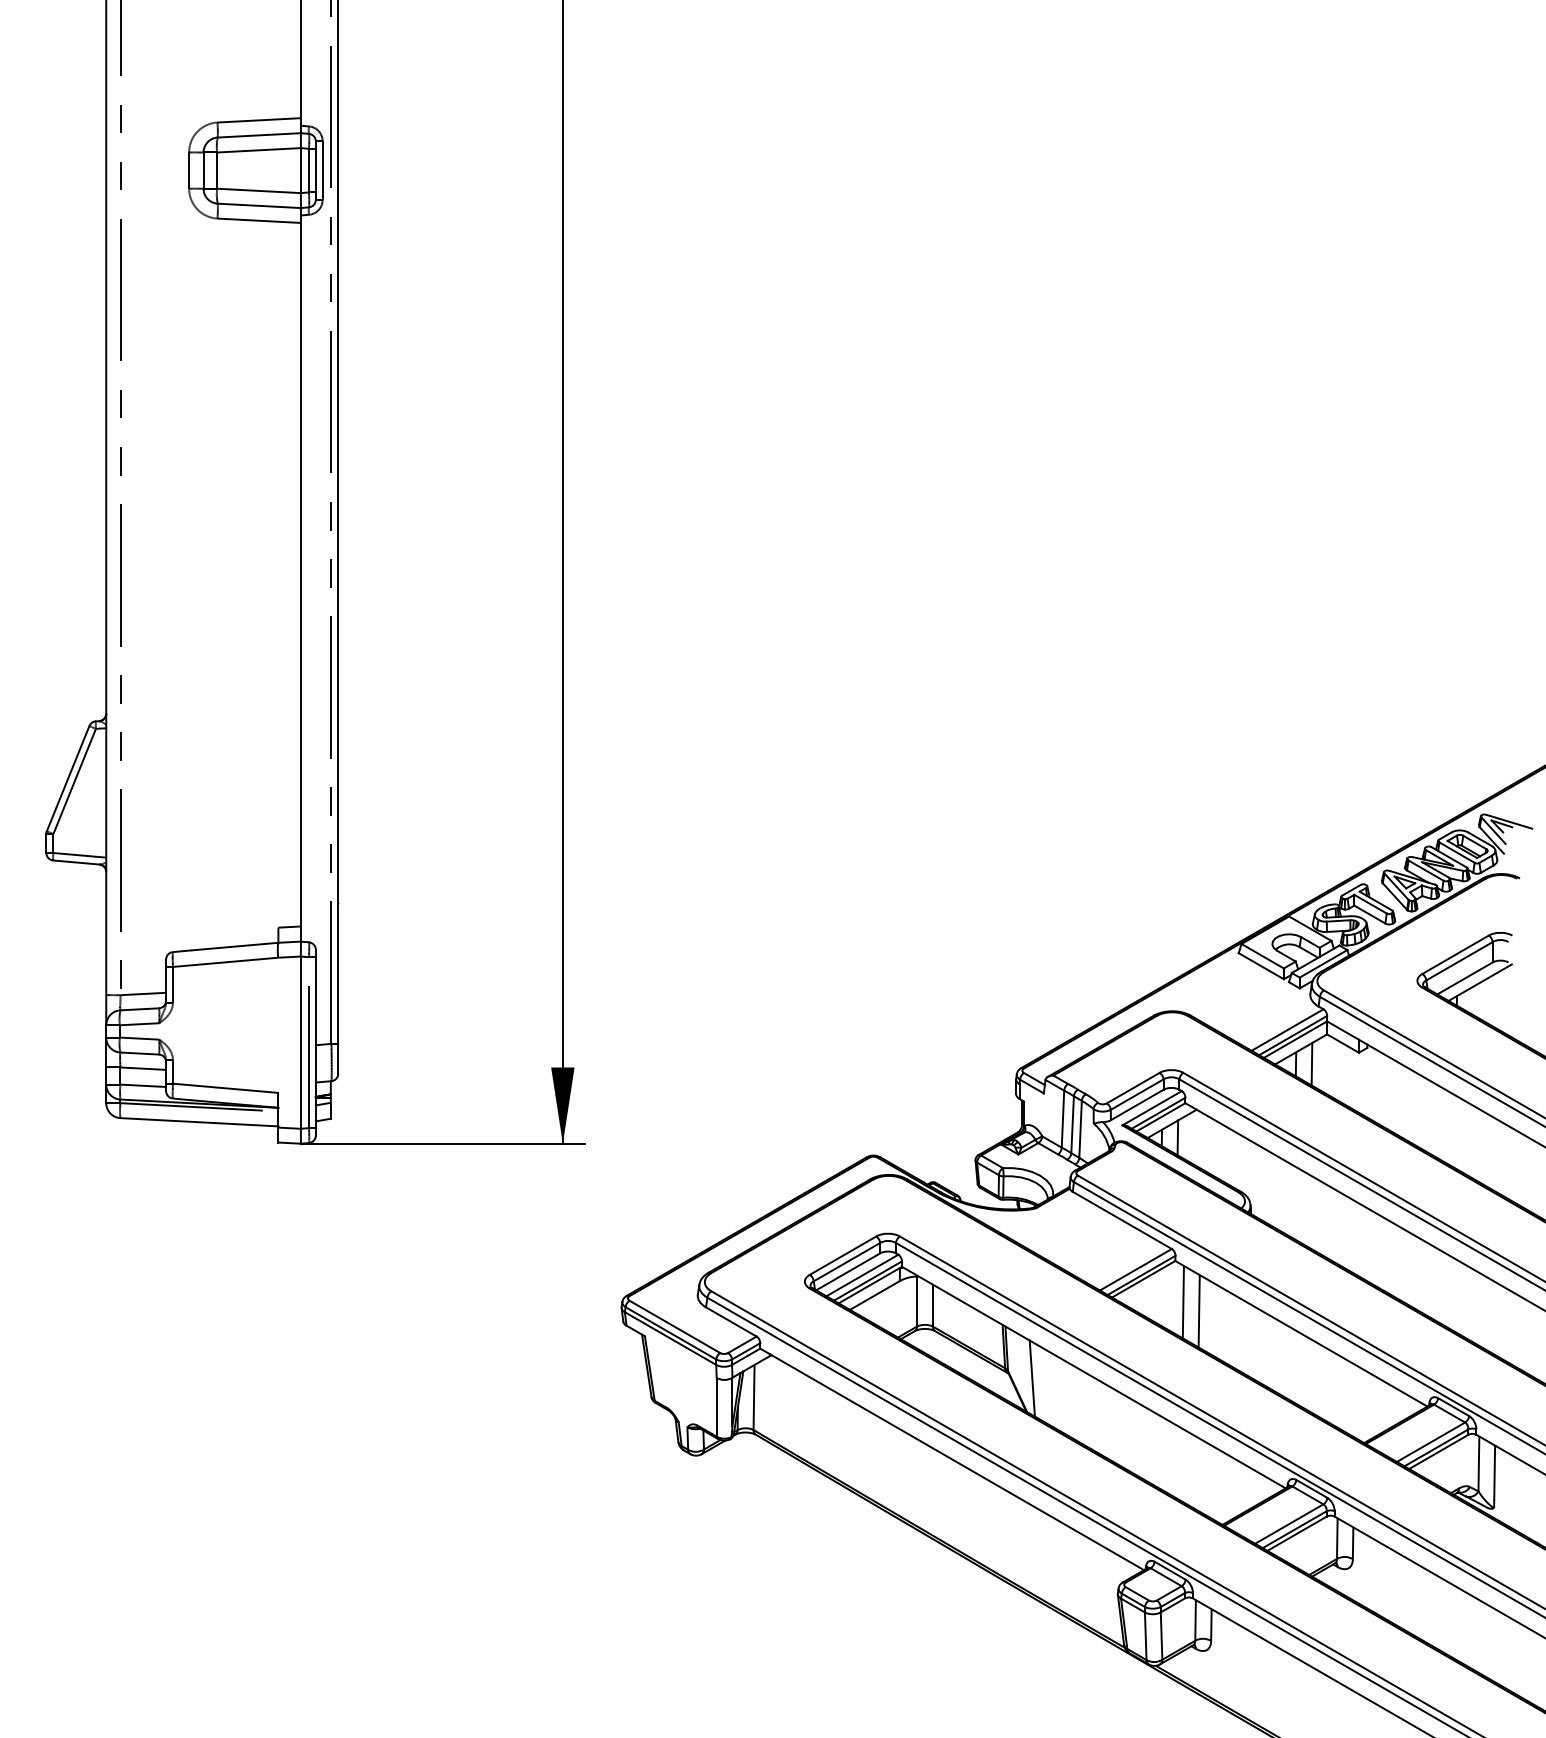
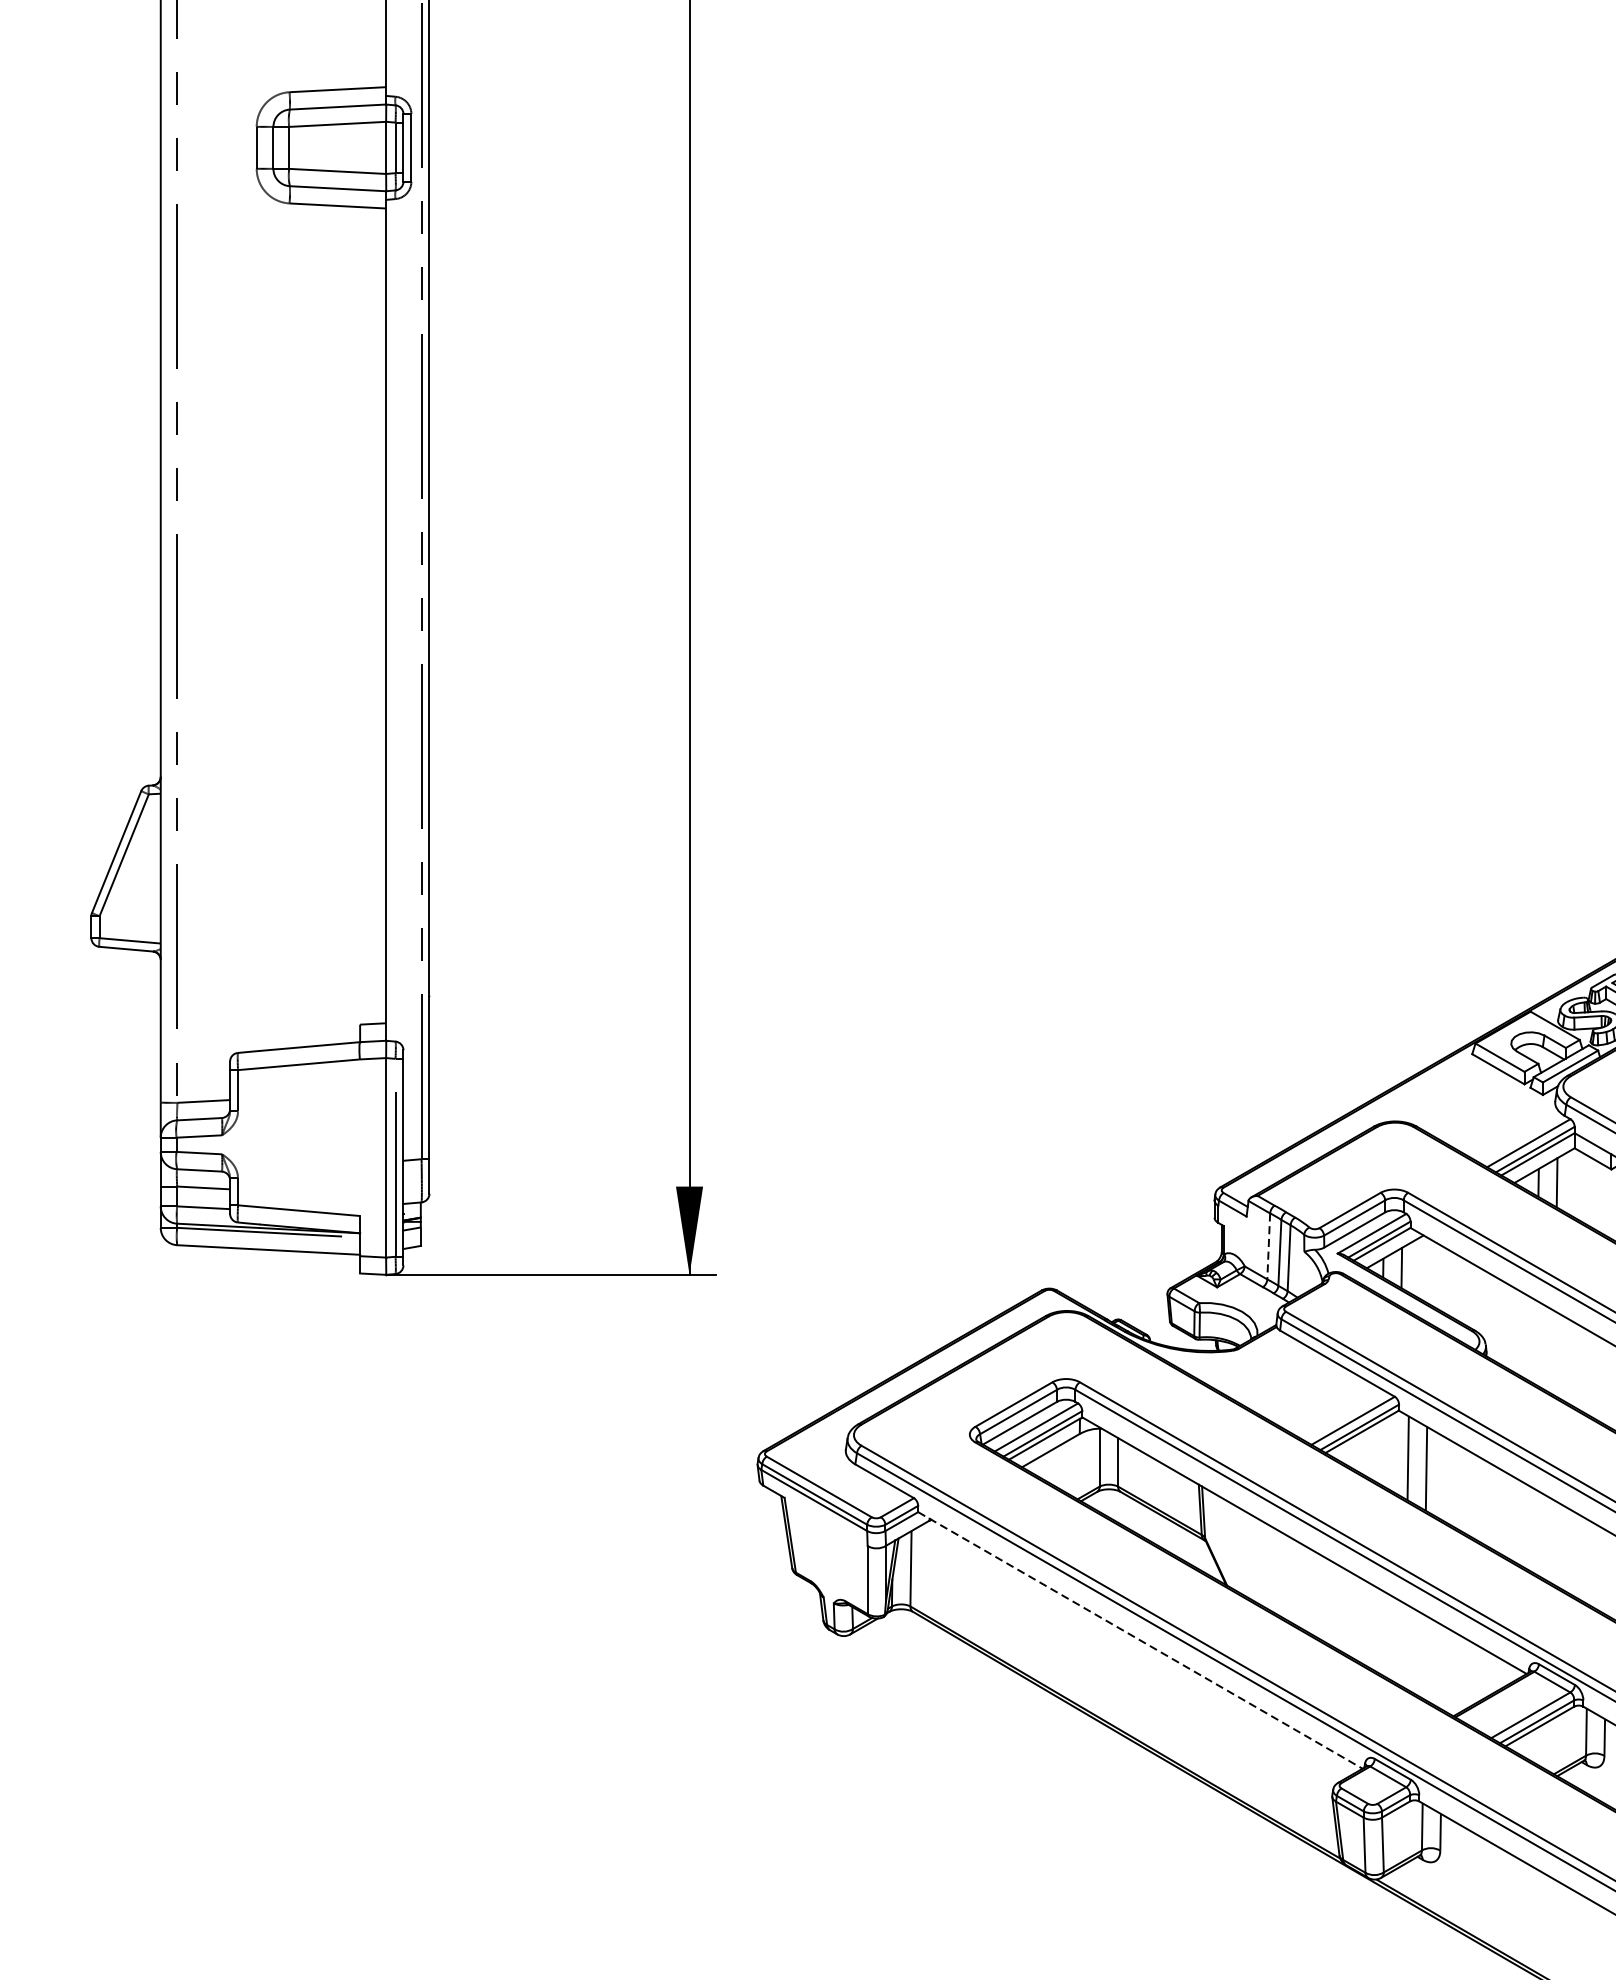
line: (1062, 1119) -> (1268, 1246), solid -> dashed
line: (1031, 1378) -> (1232, 1546), removed
line: (952, 1459) -> (1140, 1640), solid -> dashed

